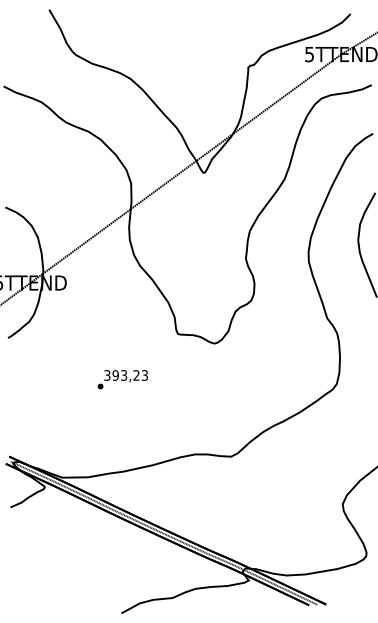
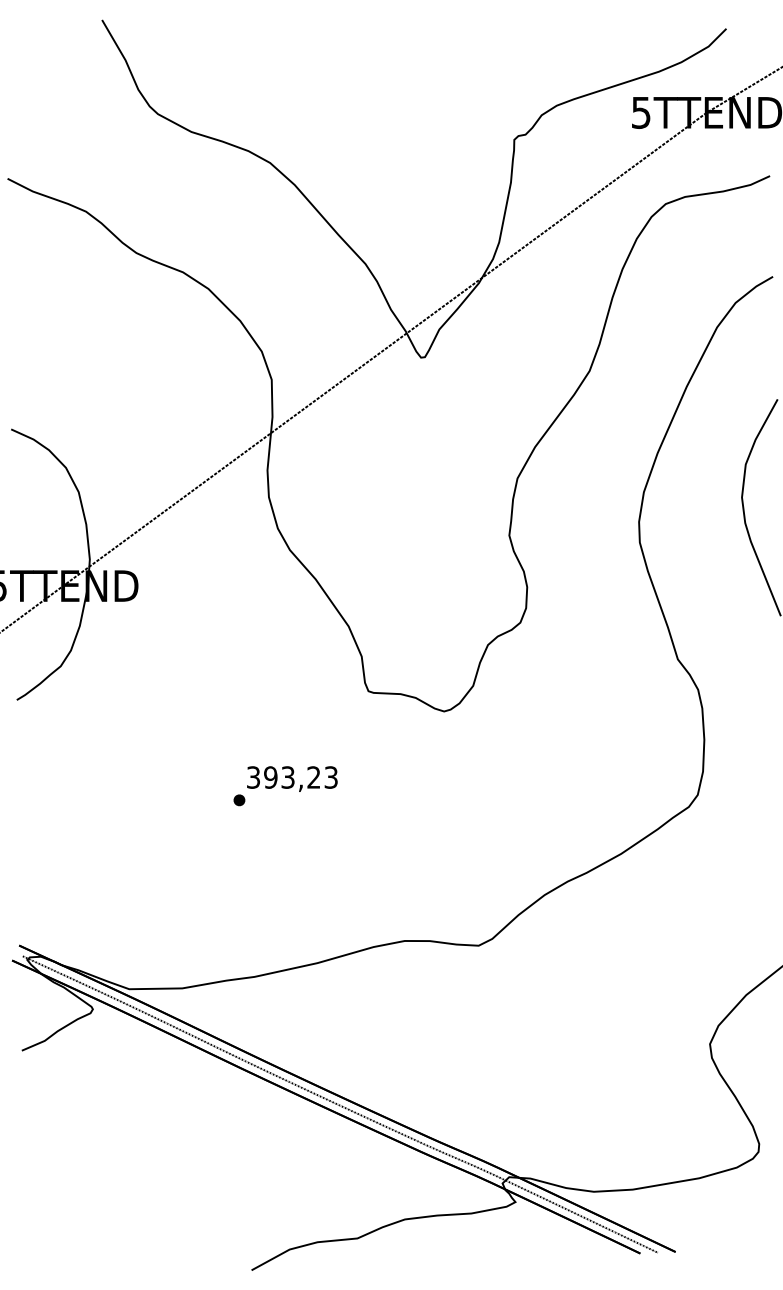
text: (122, 379) -> (284, 785), moved

